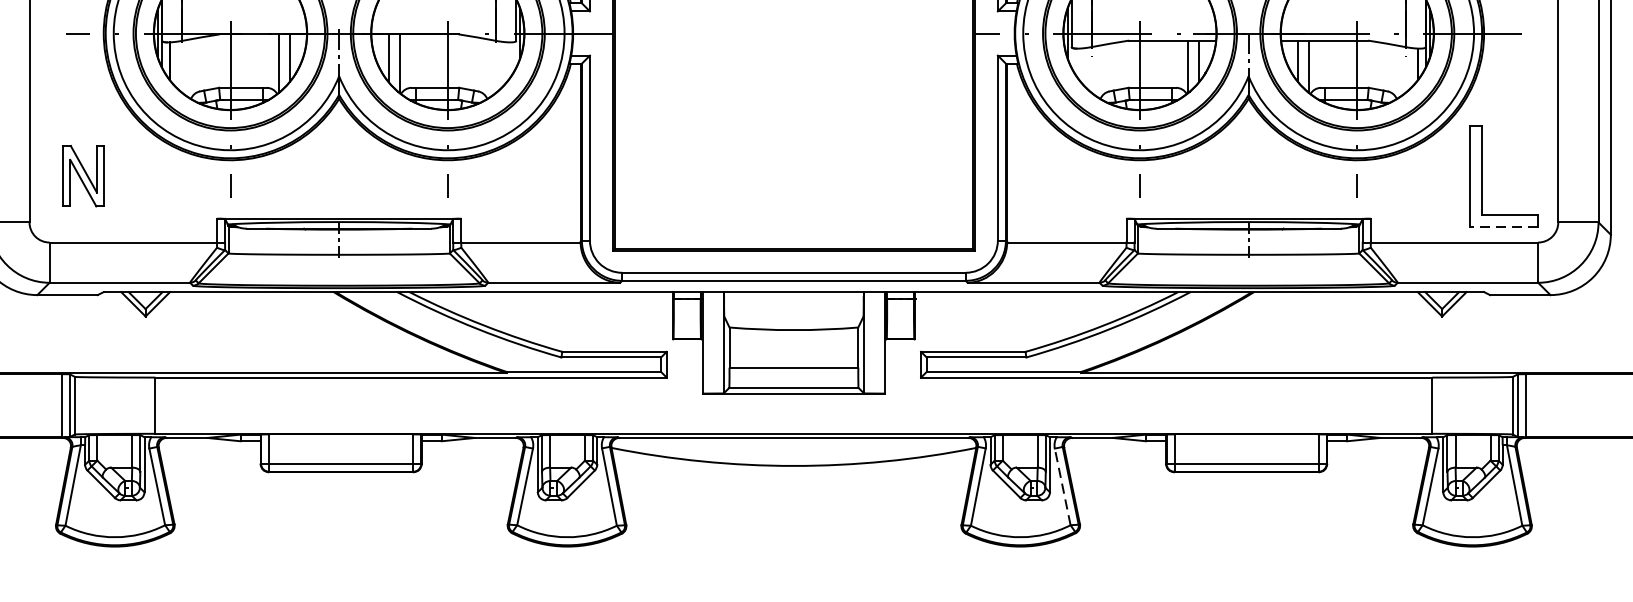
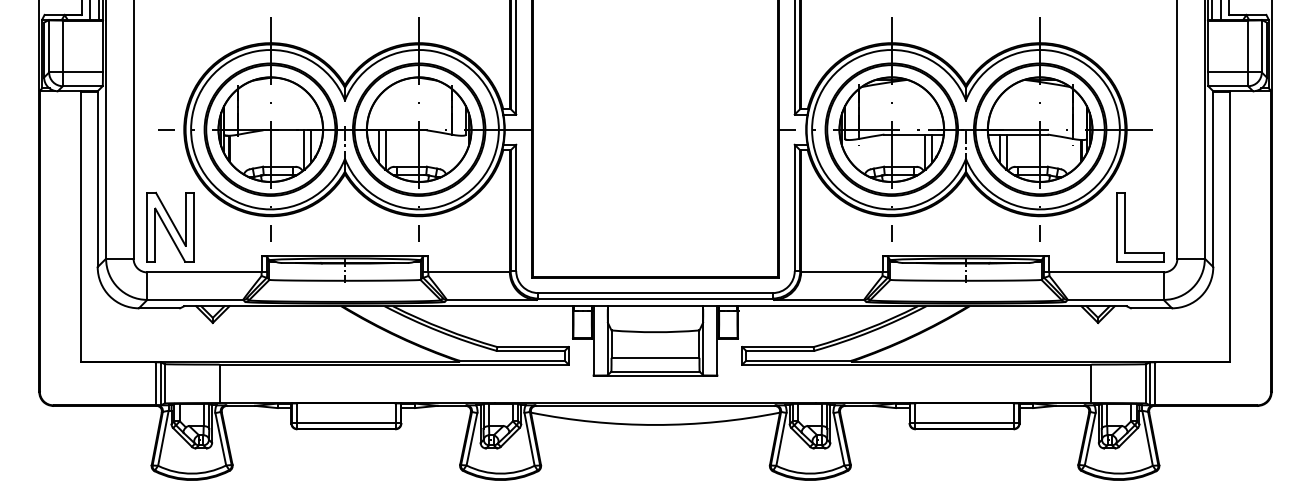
part: (83, 175) -> (170, 226), size x1.67
line: (1502, 226) -> (1139, 261), dashed -> solid
line: (1063, 487) -> (839, 439), dashed -> solid

